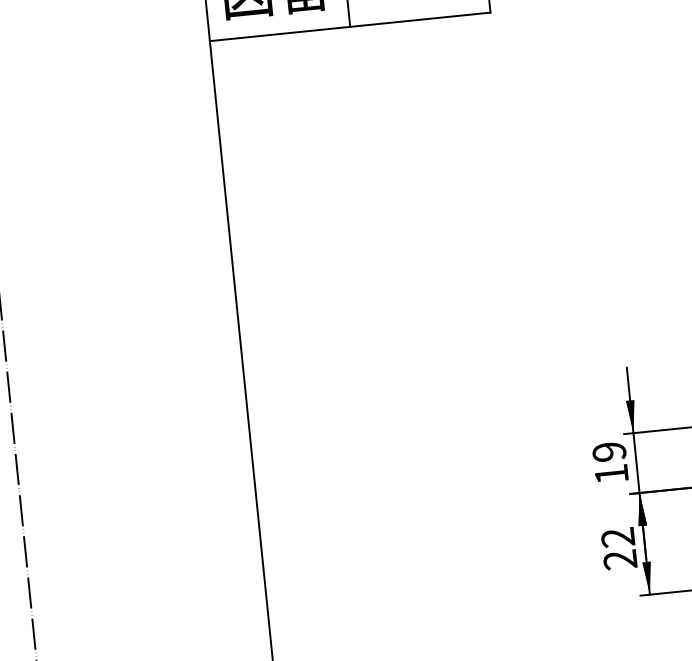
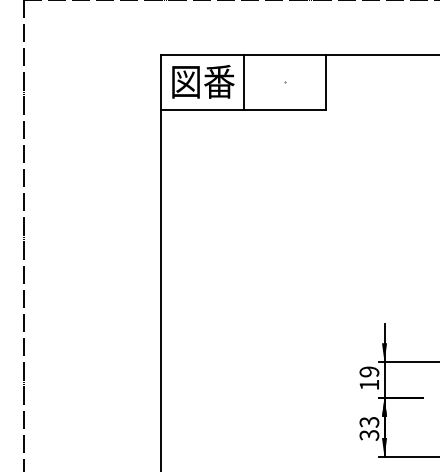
text: (619, 548) -> (369, 428), 22 -> 33

